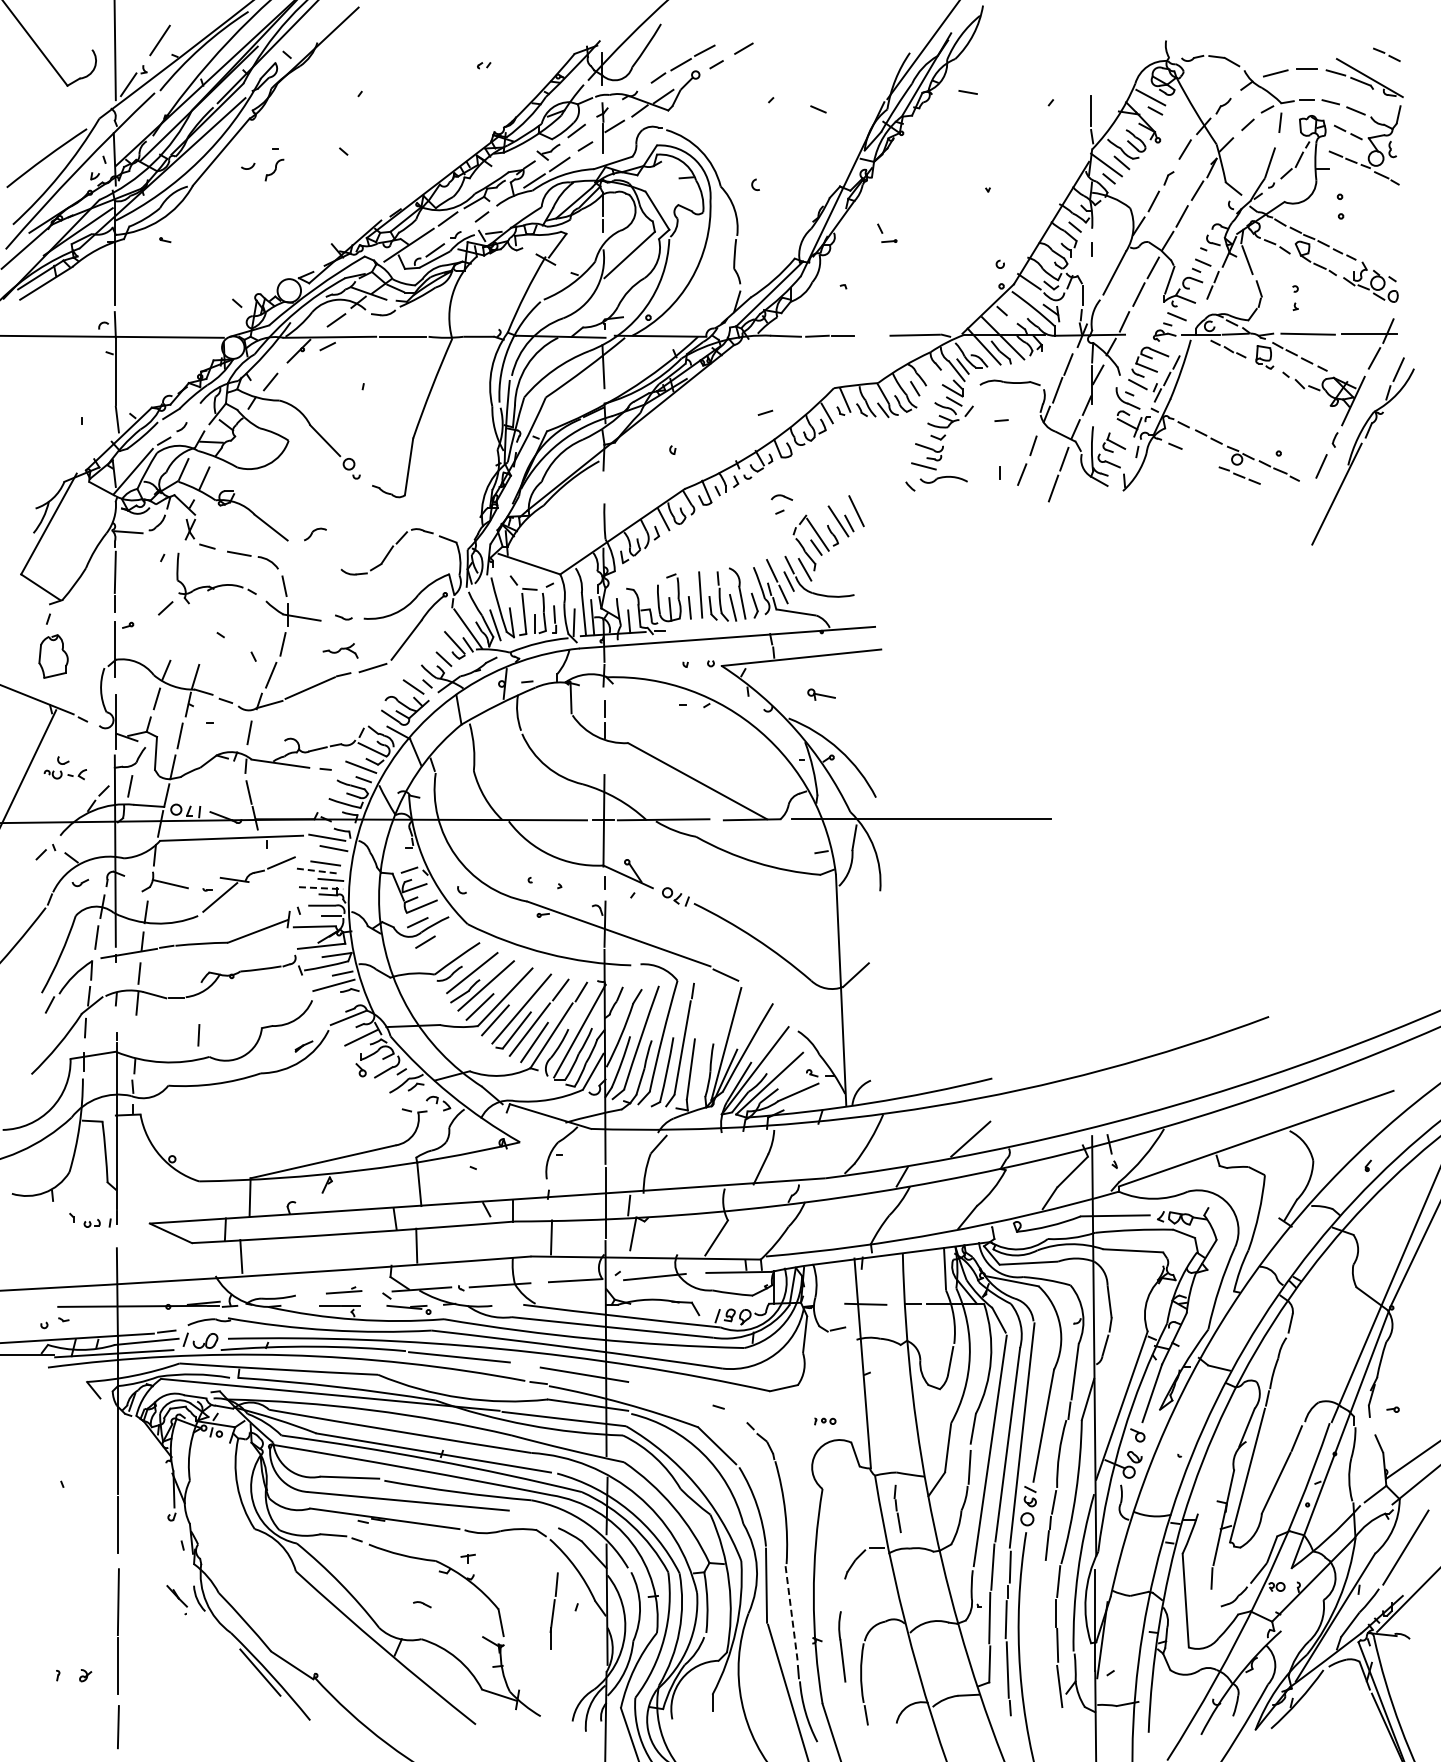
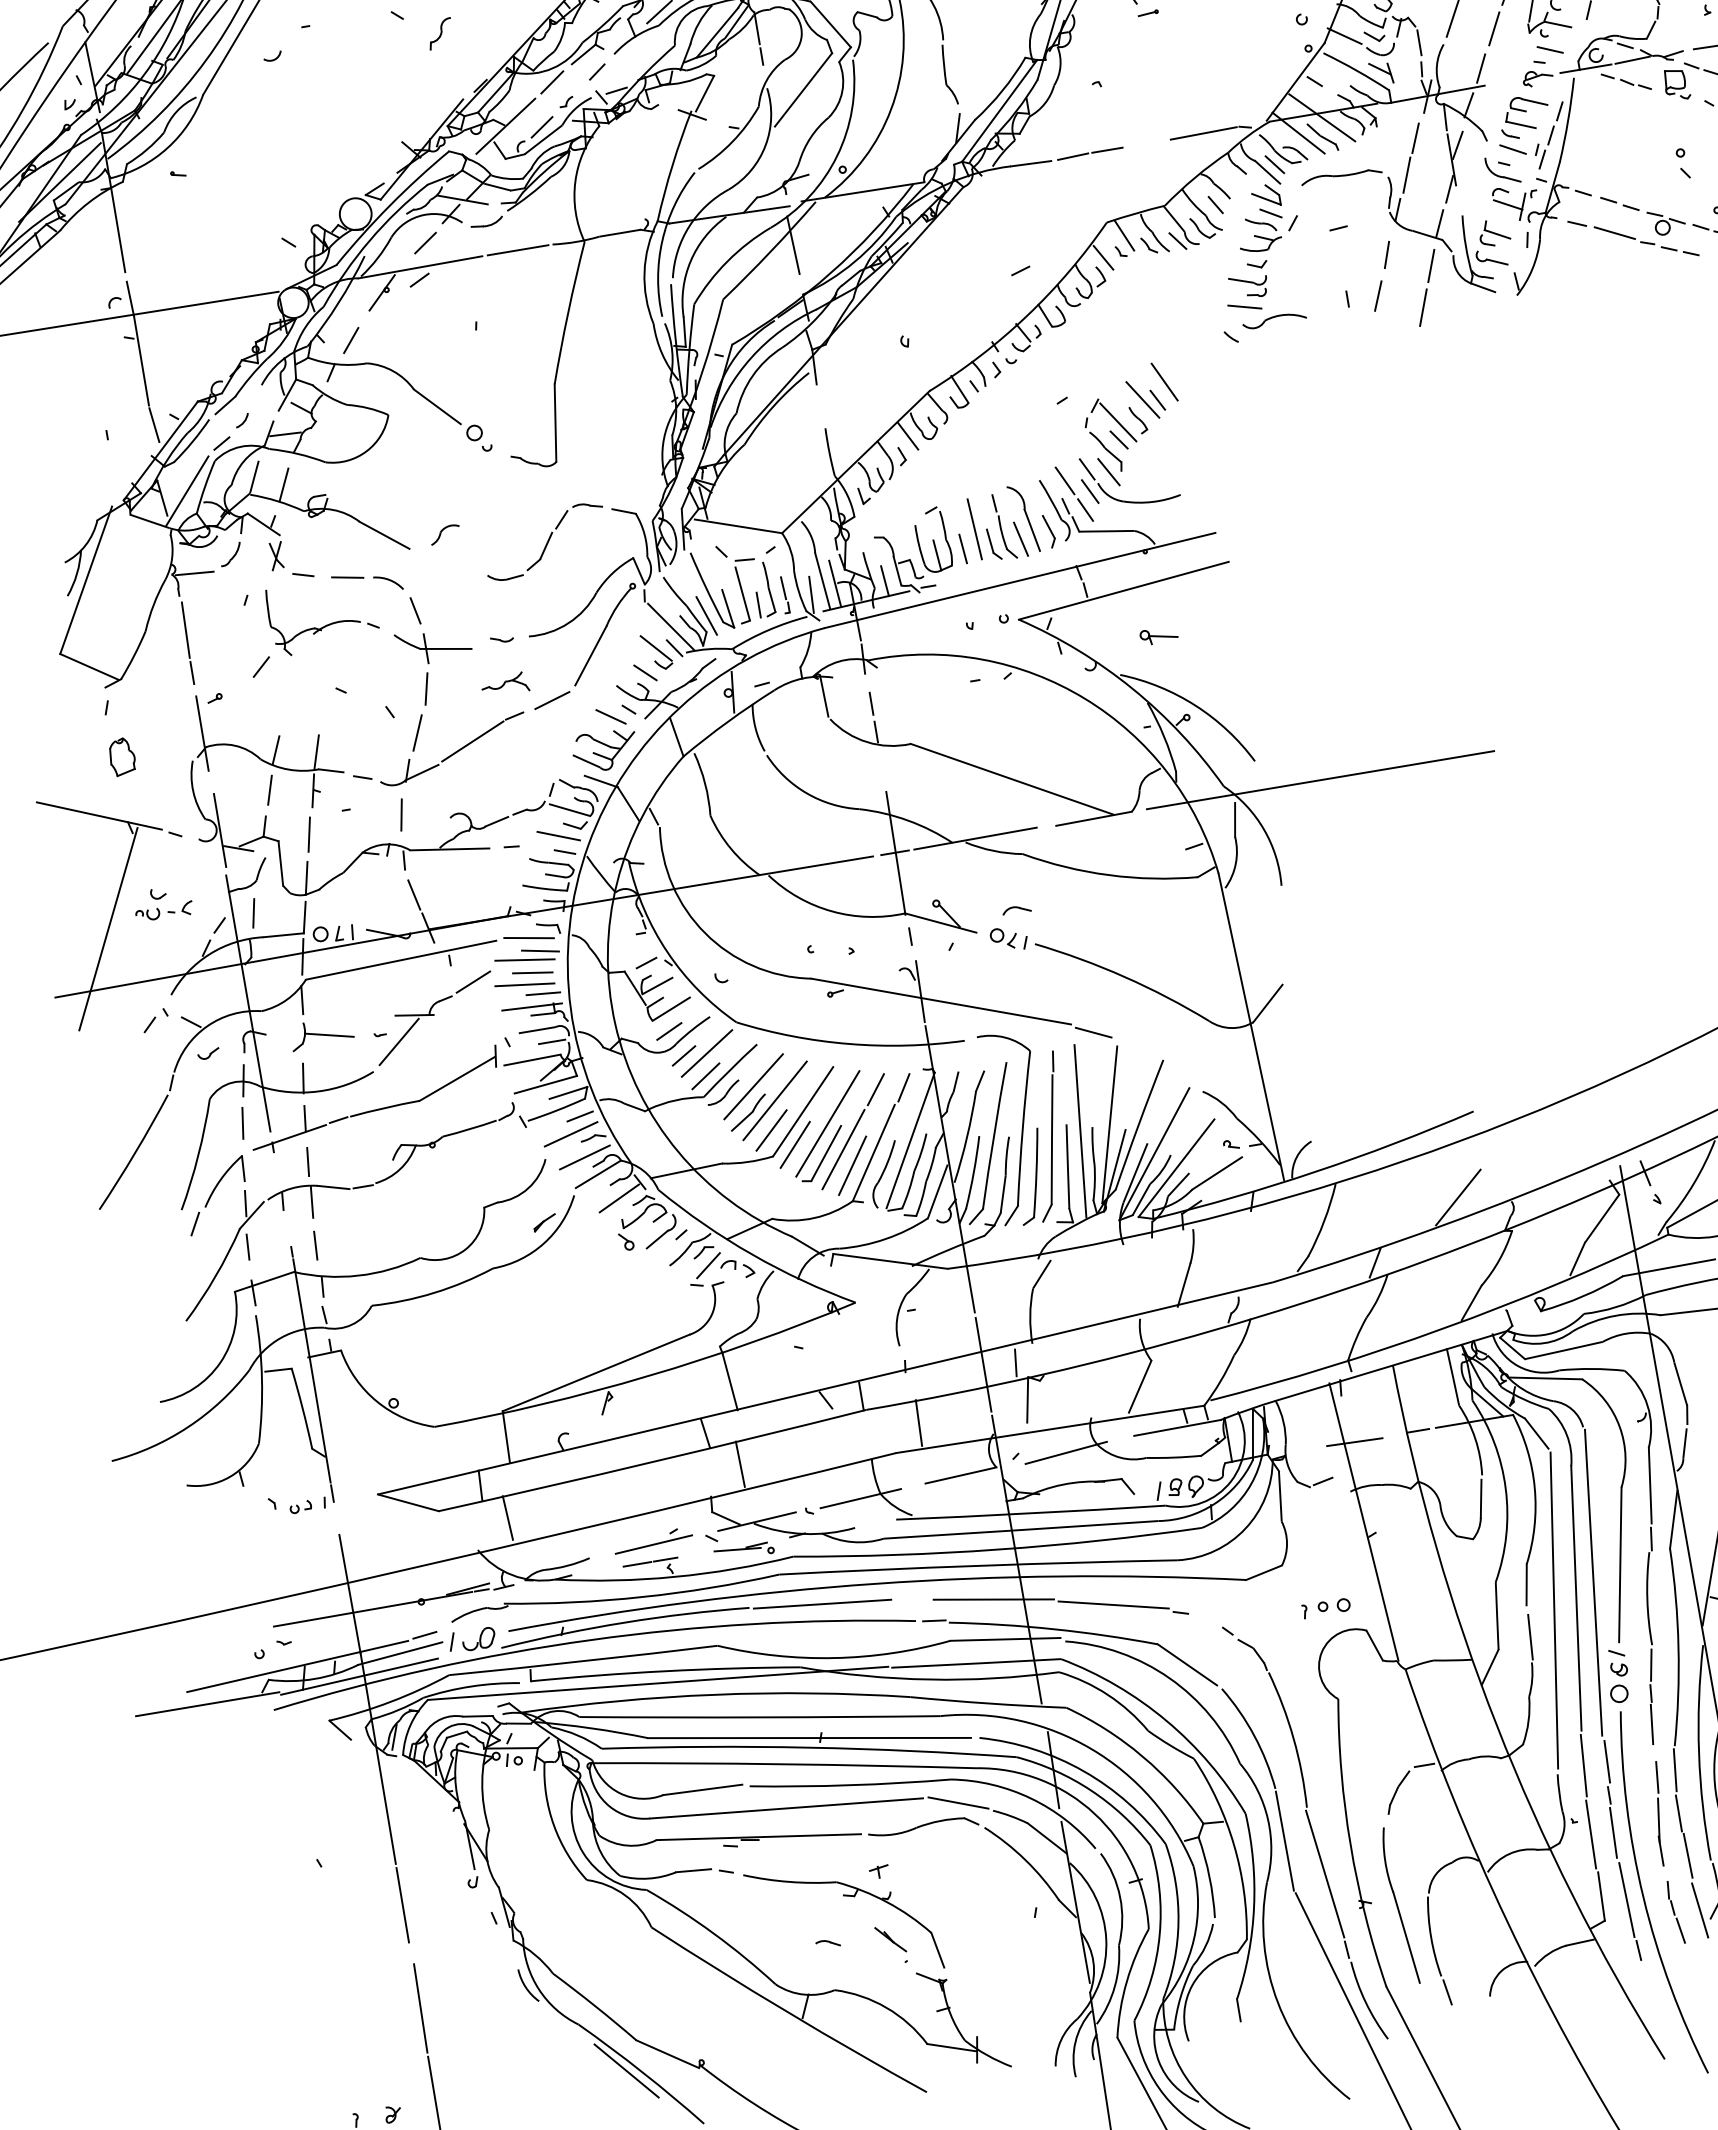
part: (274, 169) -> (439, 33), moved
part: (1259, 415) -> (1682, 163), added
line: (1201, 457) -> (1614, 232), added
part: (781, 497) -> (1016, 909), moved
part: (53, 656) -> (121, 756), size x0.62
line: (321, 853) -> (524, 960), added
line: (318, 871) -> (524, 985), dashed -> solid
line: (321, 888) -> (532, 1007), dashed -> solid
line: (442, 943) -> (707, 1053), added
line: (438, 959) -> (705, 1076), added
line: (340, 1003) -> (583, 1157), added
line: (198, 1035) -> (315, 1246), moved
line: (704, 1044) -> (1080, 1130), added
line: (417, 1097) -> (708, 1265), added
part: (343, 1290) -> (652, 1540), size x1.67
line: (670, 1393) -> (1113, 1605), added
part: (825, 1421) -> (1327, 1608), size x1.67
part: (897, 1508) -> (1675, 1911), moved
line: (533, 1518) -> (957, 1803), added
part: (176, 1600) -> (890, 1945), moved
part: (553, 1610) -> (1658, 1812), moved
line: (791, 1614) -> (1324, 1874), dashed -> solid
part: (842, 1646) -> (1400, 1905), size x1.67

